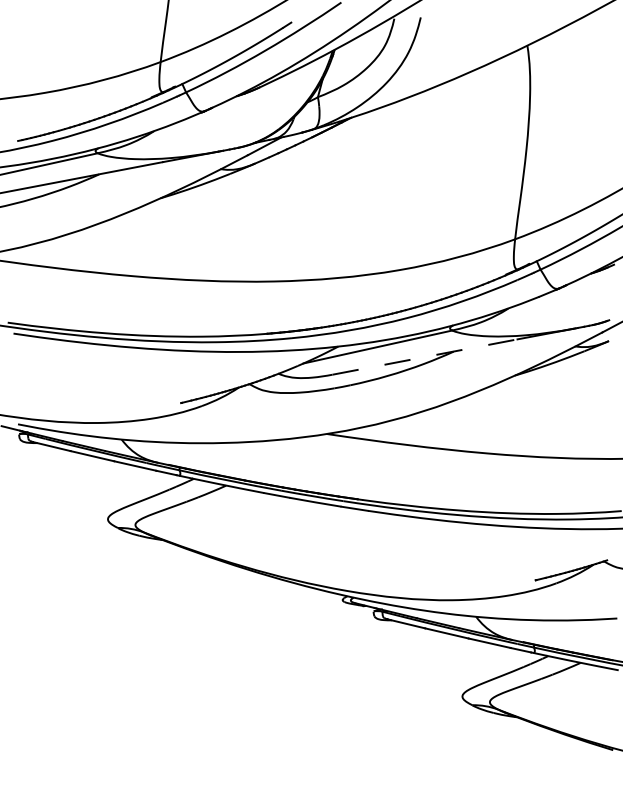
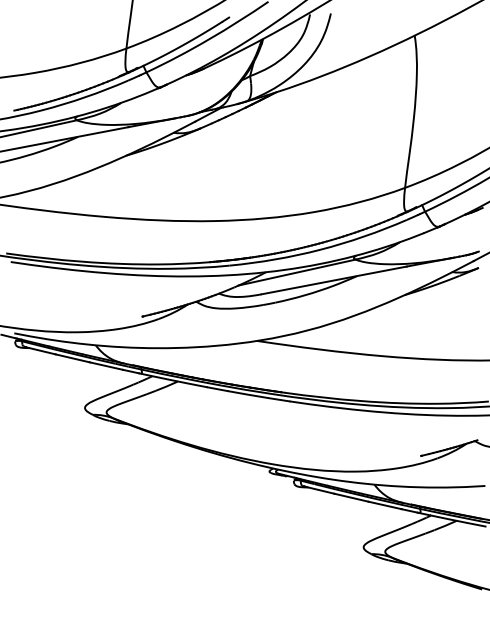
line: (425, 356) -> (334, 280), dashed -> solid

